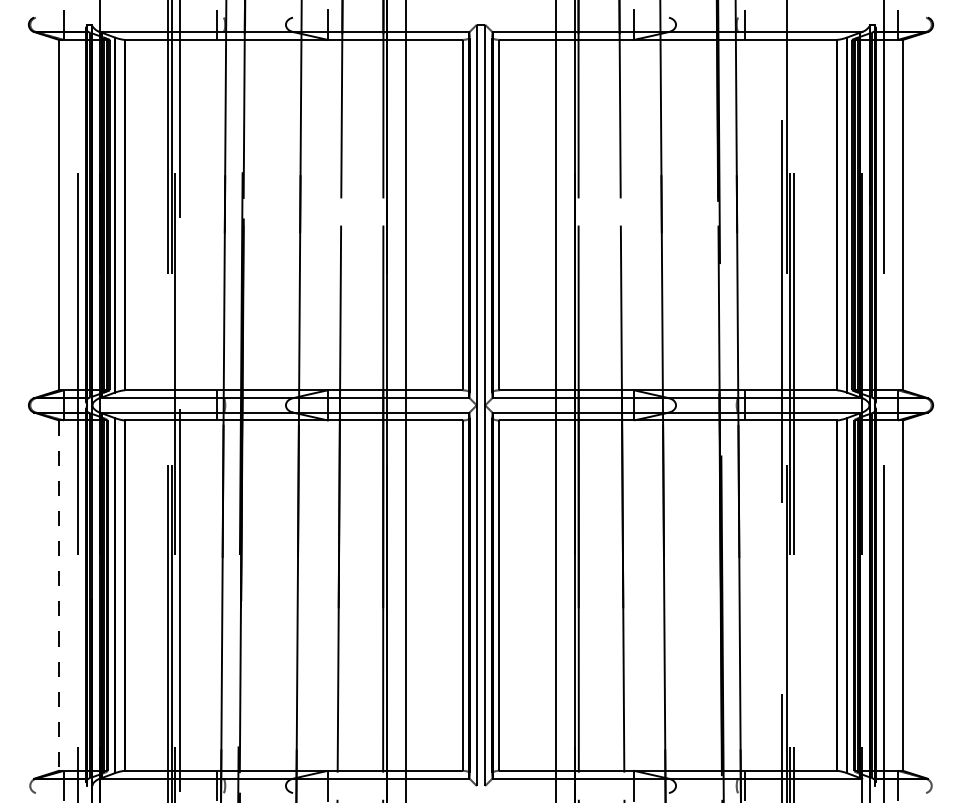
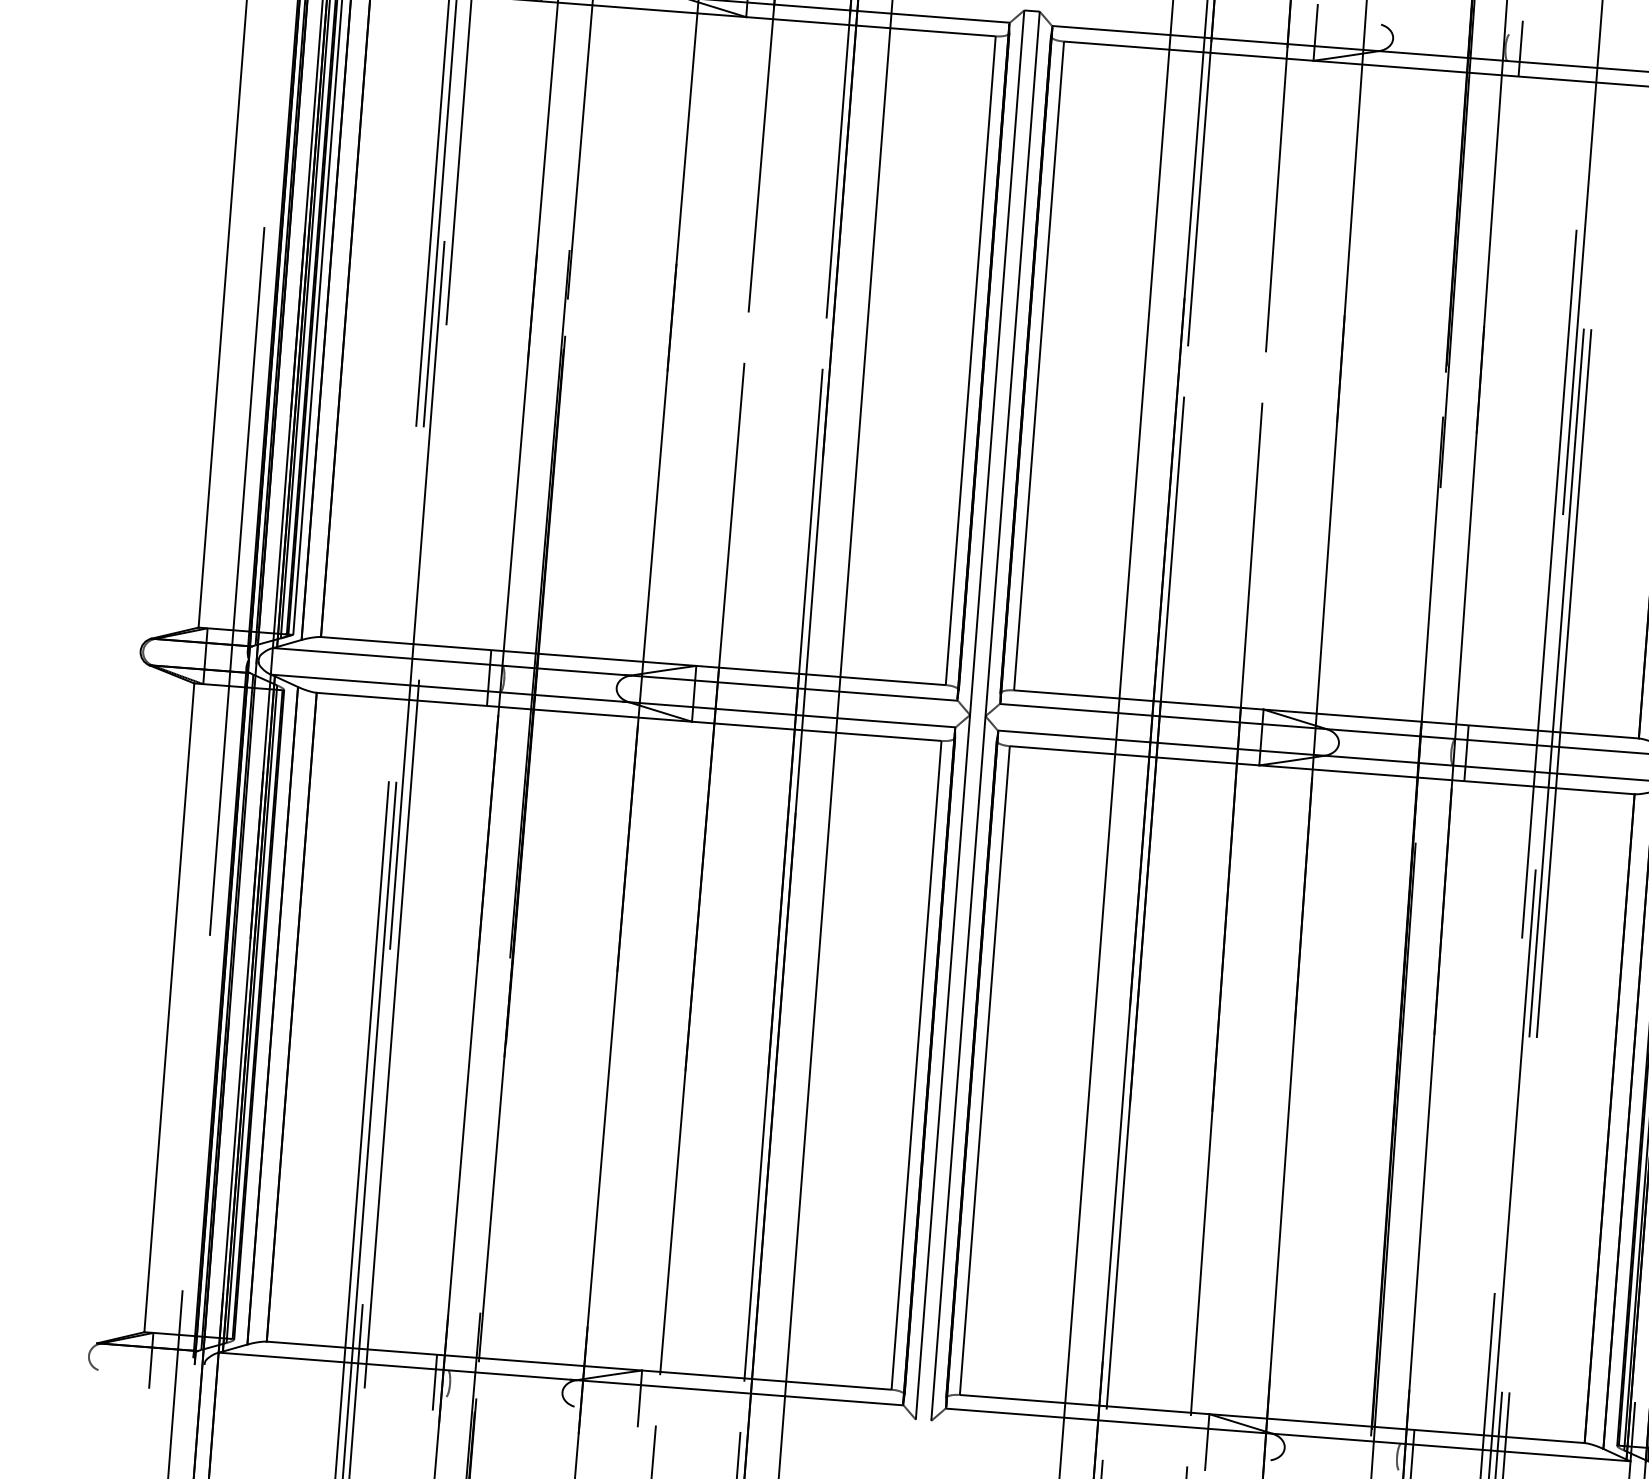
line: (58, 596) -> (168, 1009), dashed -> solid

